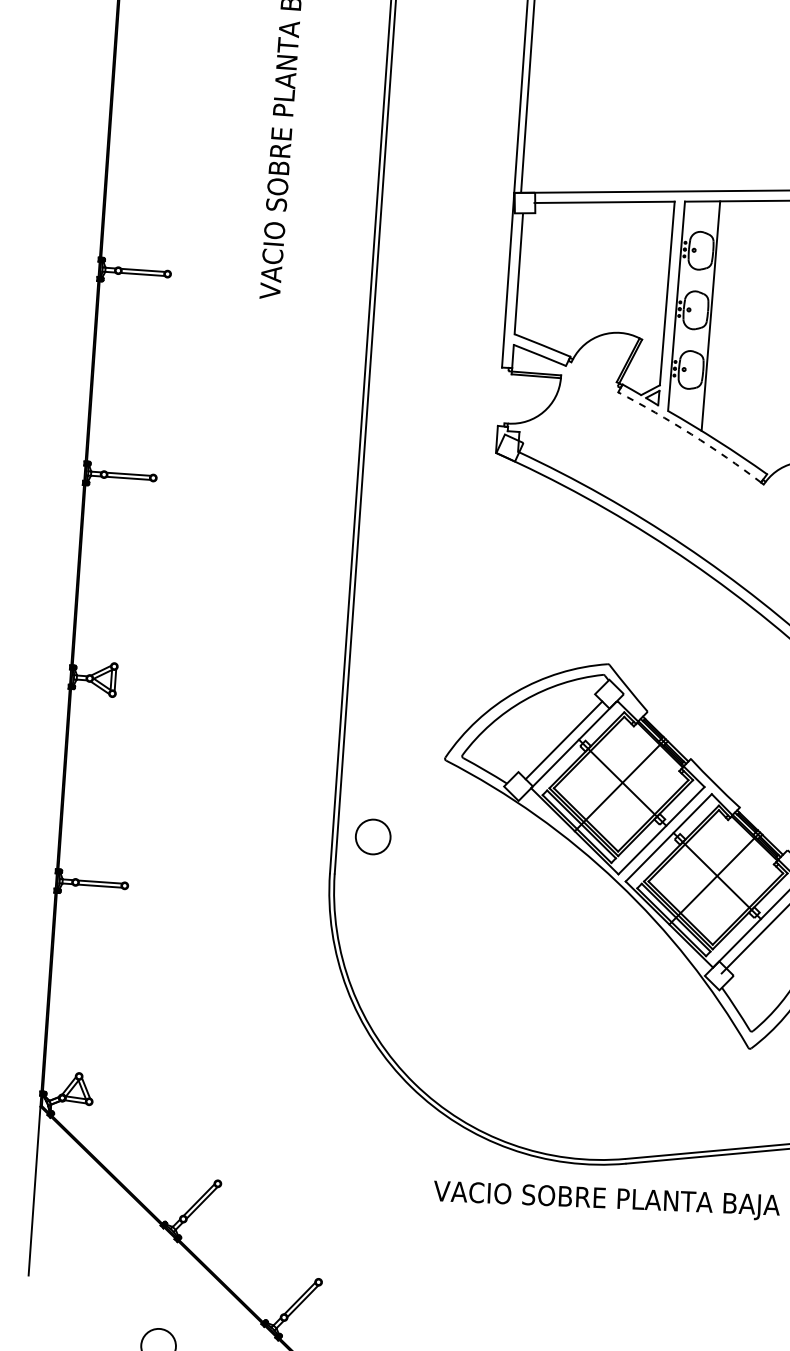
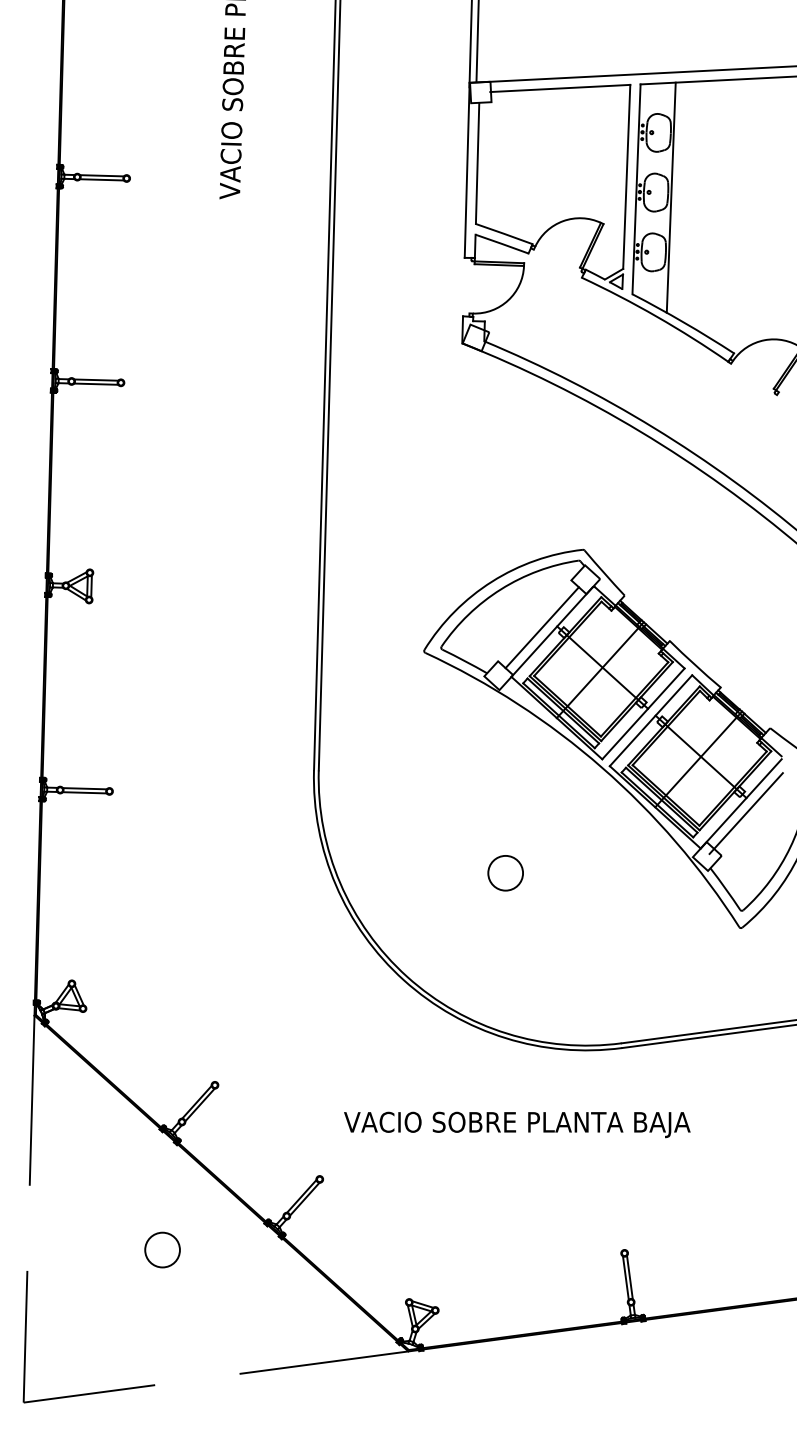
arc: (691, 434) -> (656, 316), dashed -> solid
circle: (373, 837) -> (505, 873), moved
text: (607, 1200) -> (517, 1124), moved

